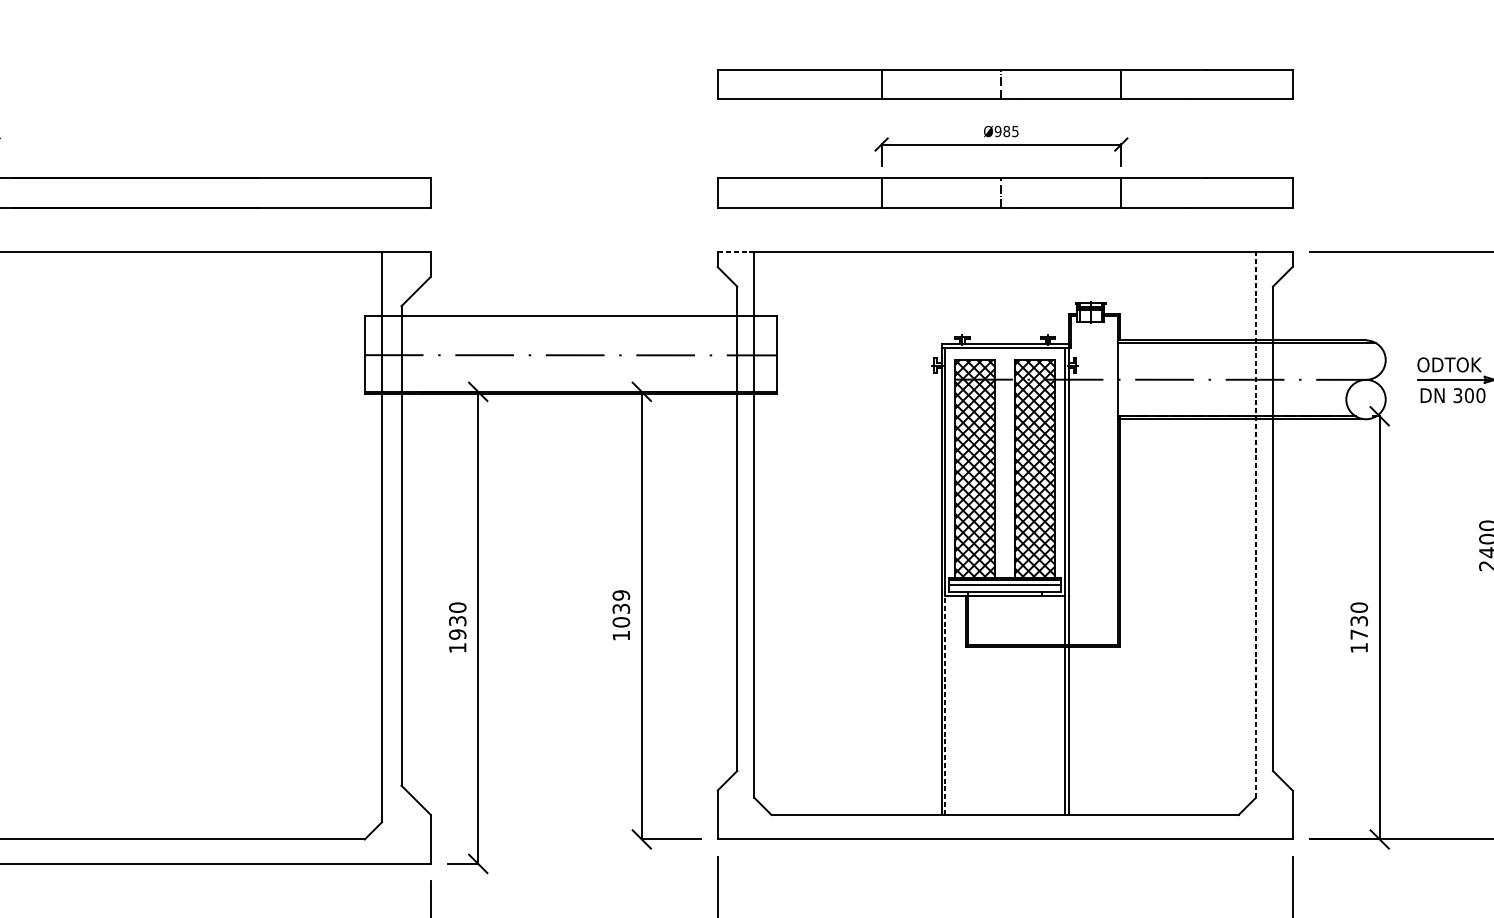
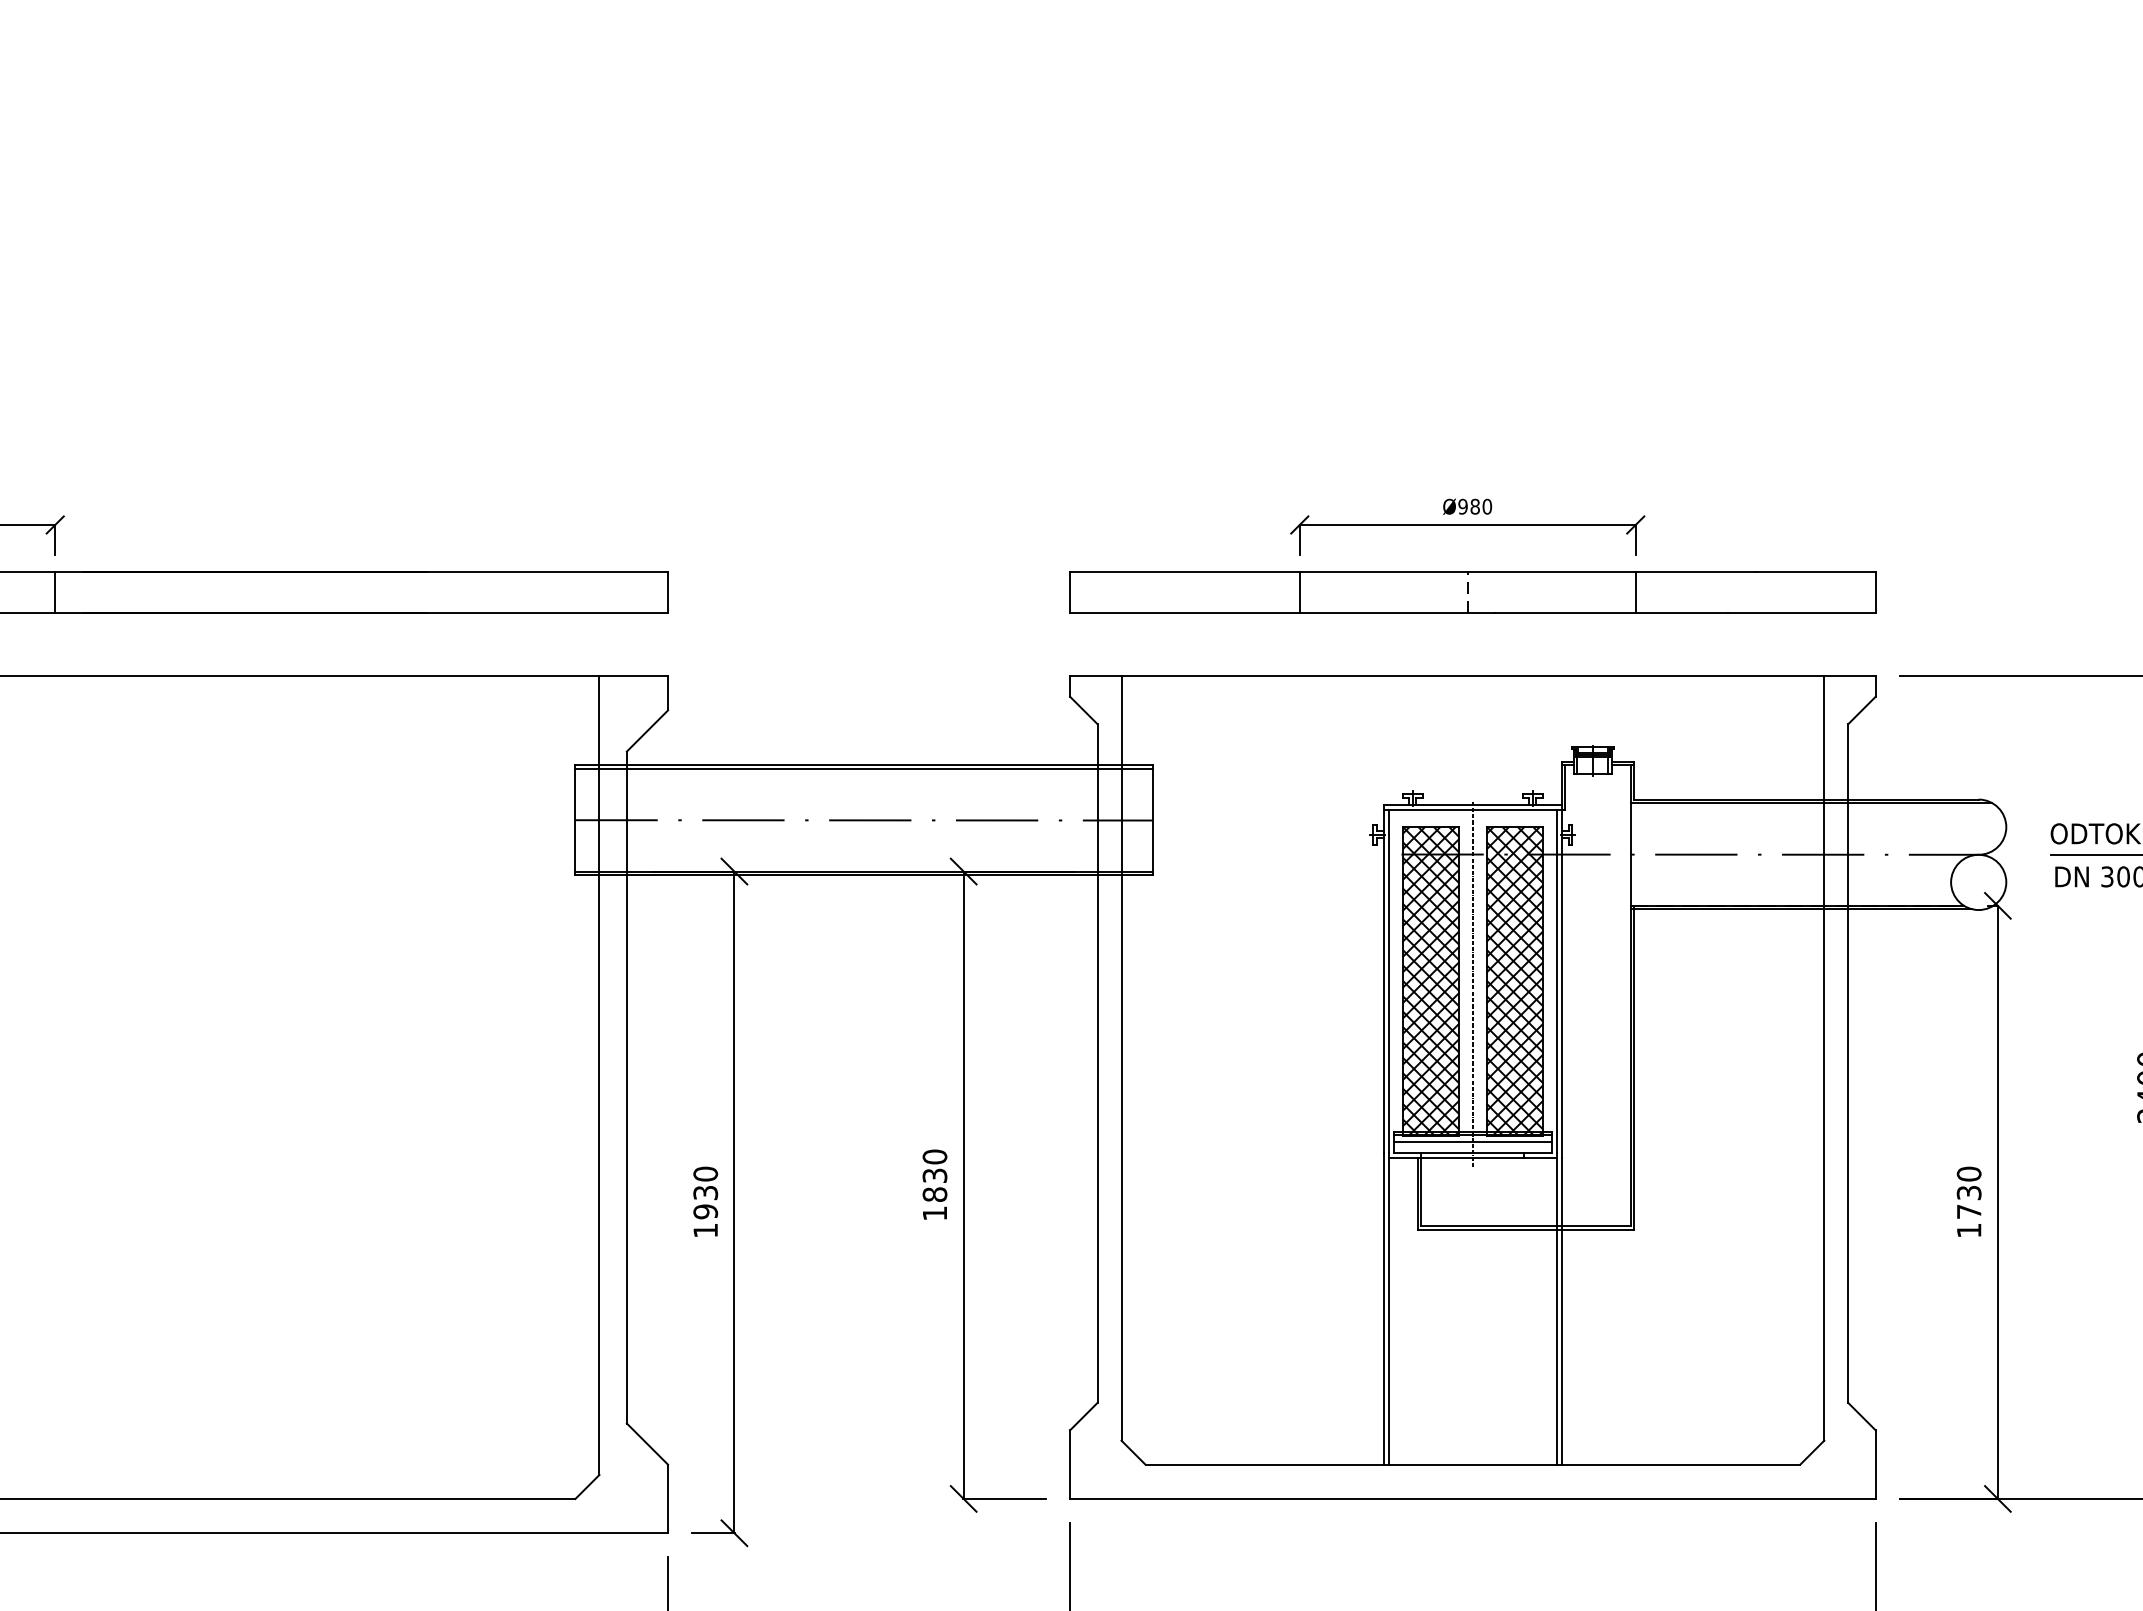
part: (1004, 84) -> (1472, 440), removed
text: (1015, 131) -> (1487, 506), Ø985 -> Ø980
line: (735, 252) -> (1095, 676), dashed -> solid
line: (570, 318) -> (863, 768), added
line: (1004, 472) -> (1472, 984), added
line: (1256, 524) -> (1824, 1057), dashed -> solid
text: (621, 608) -> (935, 1175), 1039 -> 1830
line: (944, 703) -> (1388, 1308), dashed -> solid

